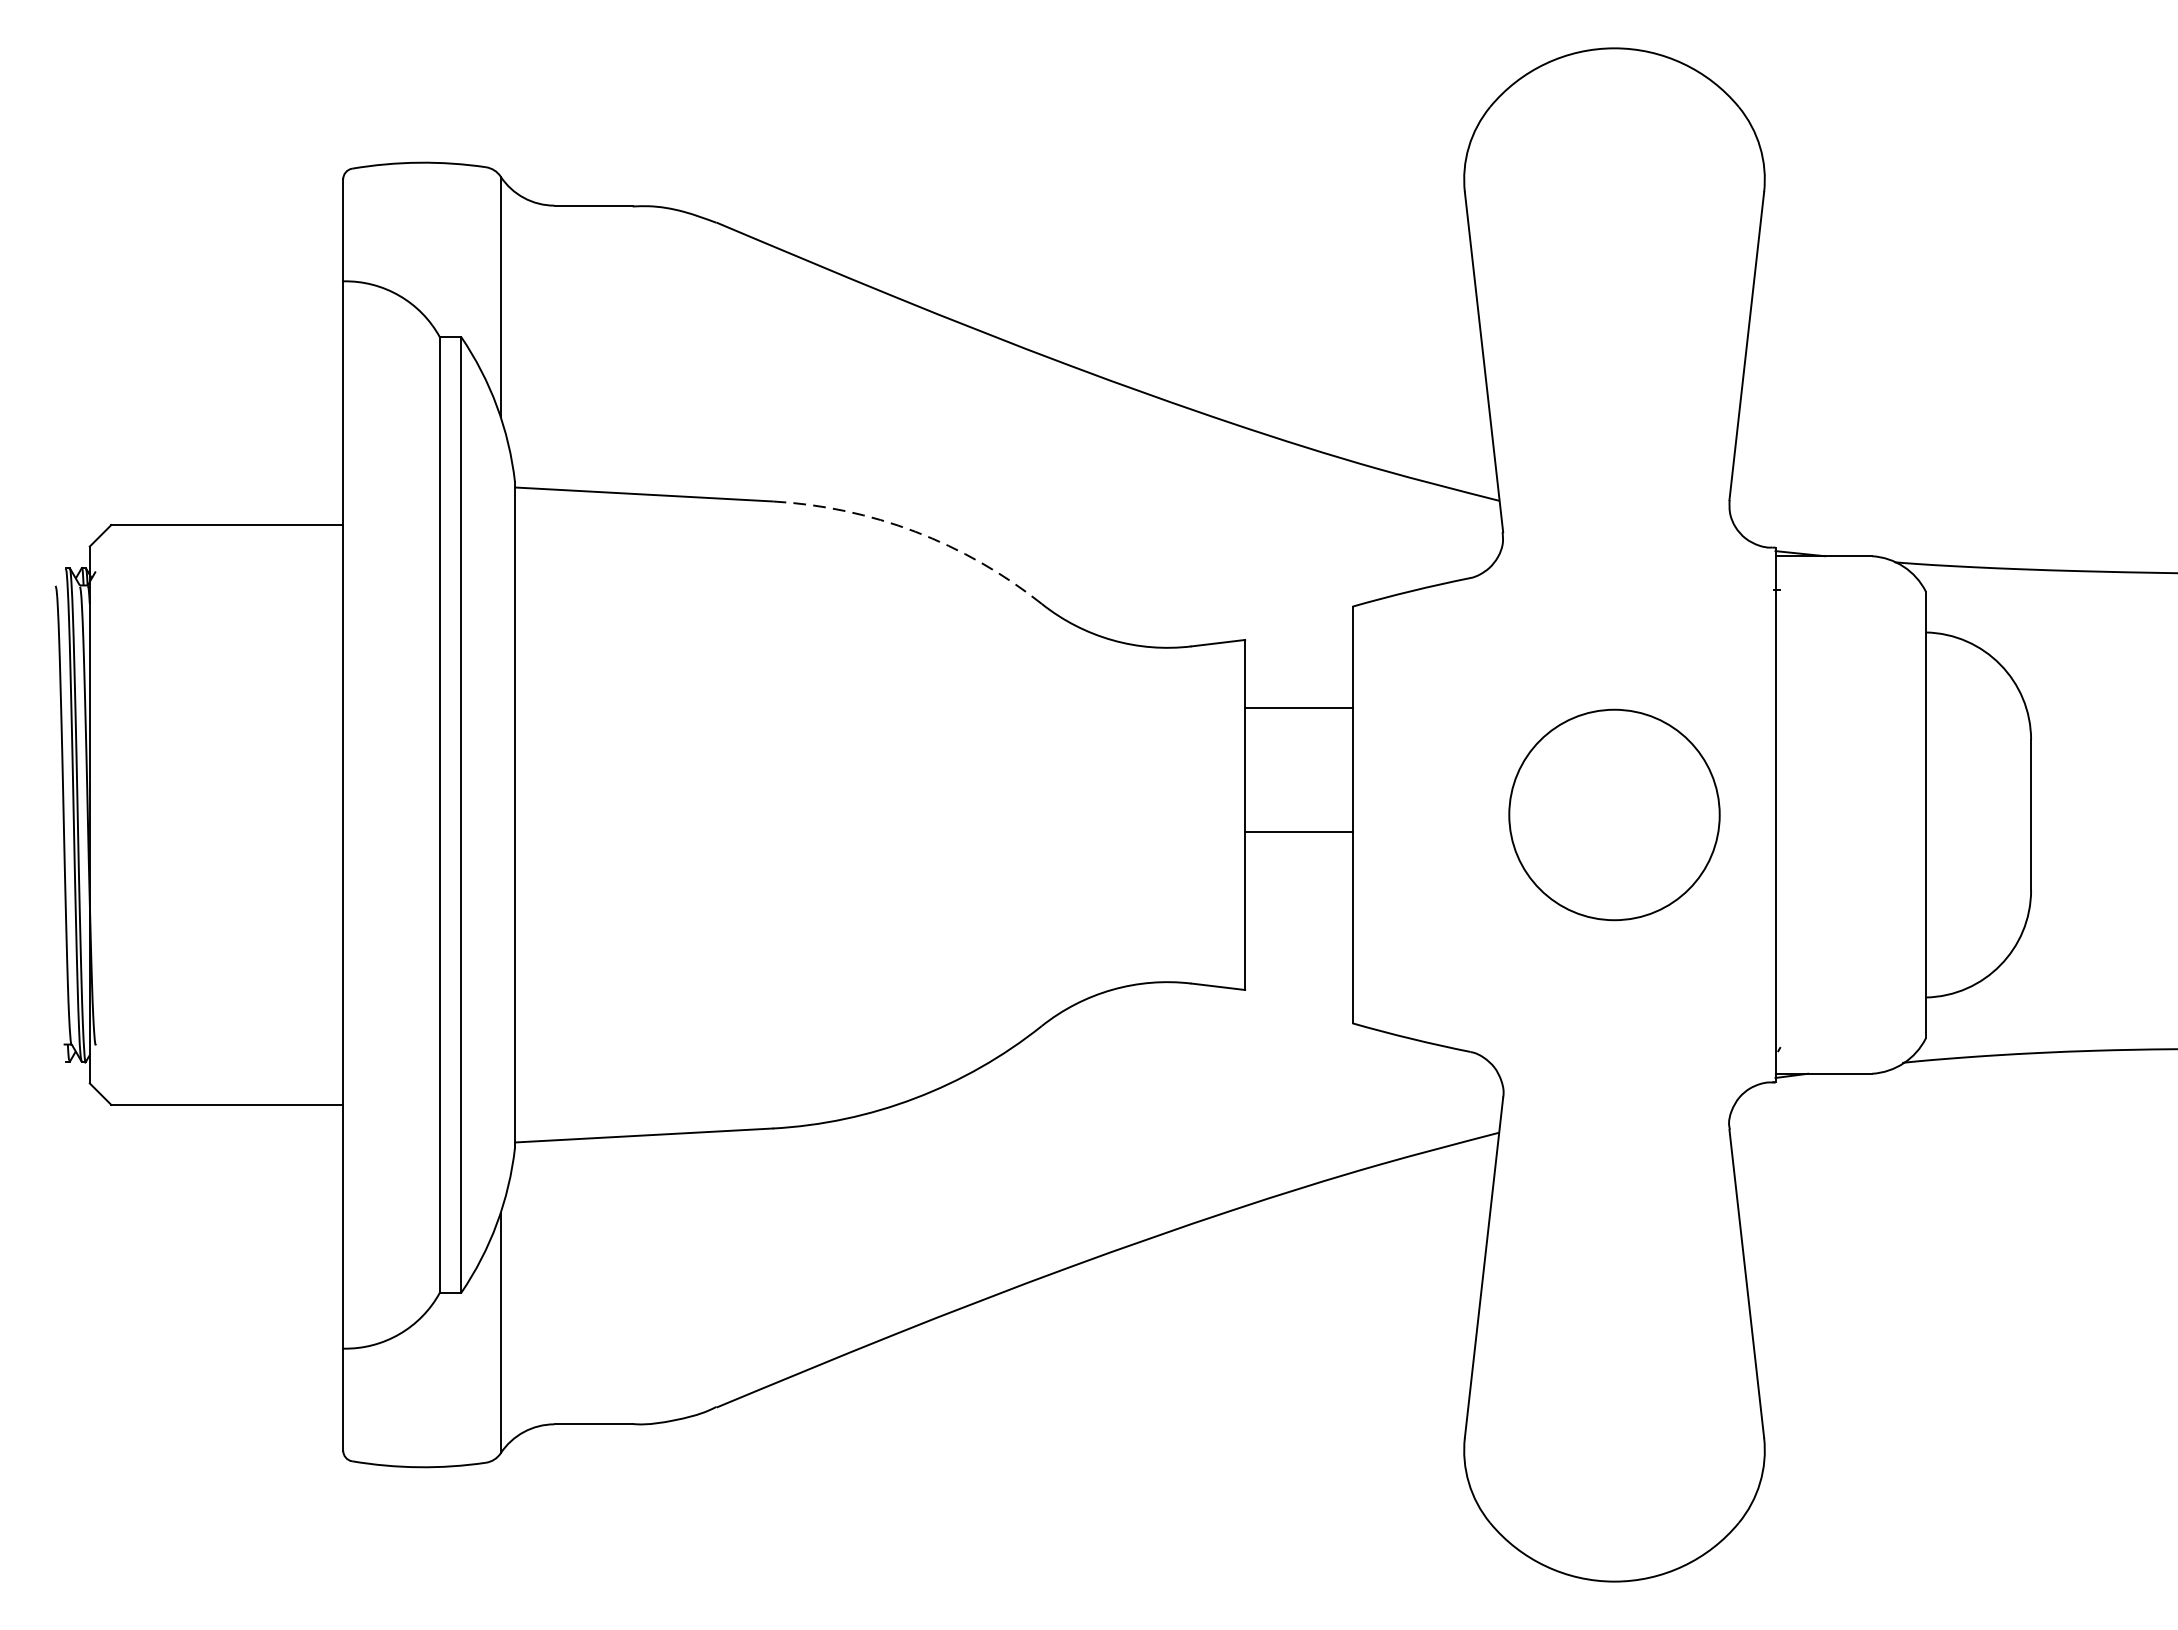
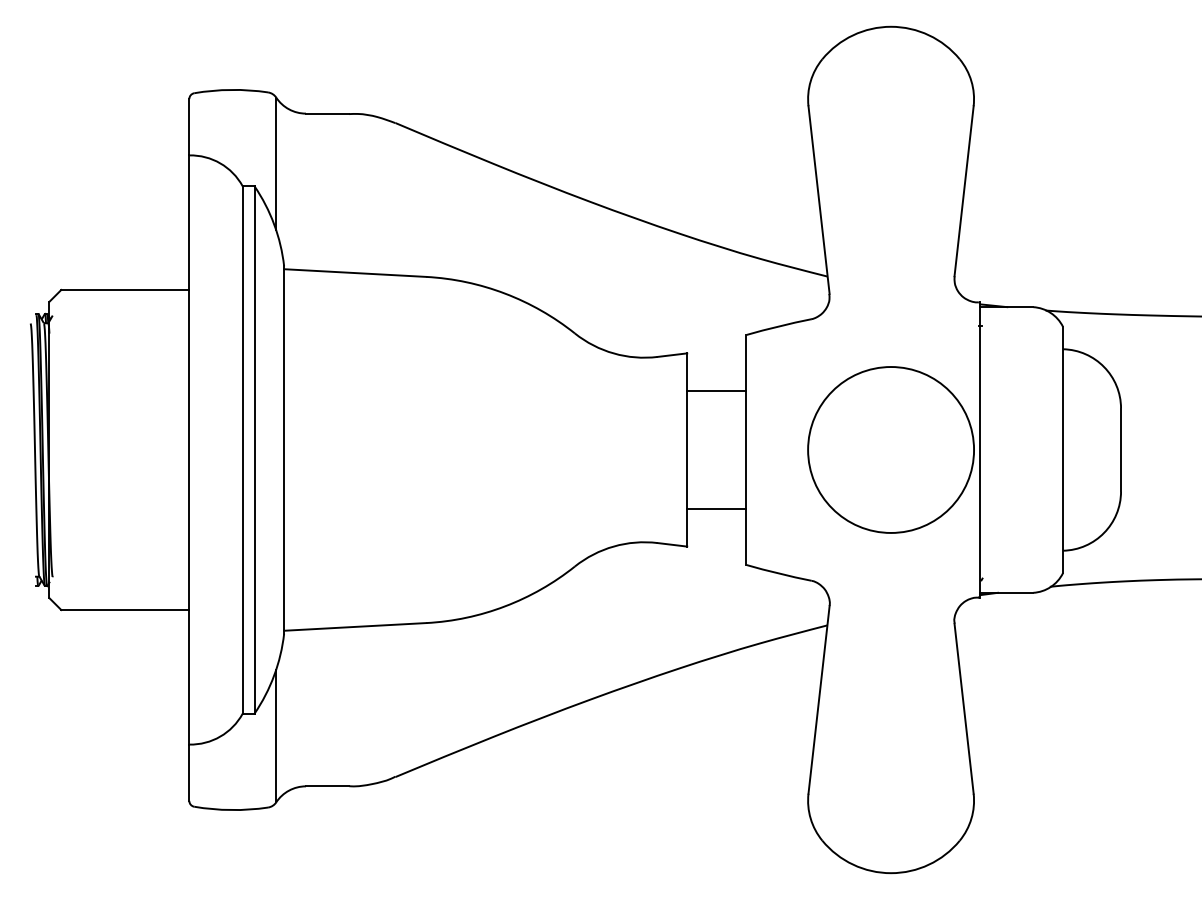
arc: (915, 531) -> (505, 293), dashed -> solid
circle: (1615, 814) -> (891, 449), size x1.43
line: (1298, 832) -> (716, 509), moved

